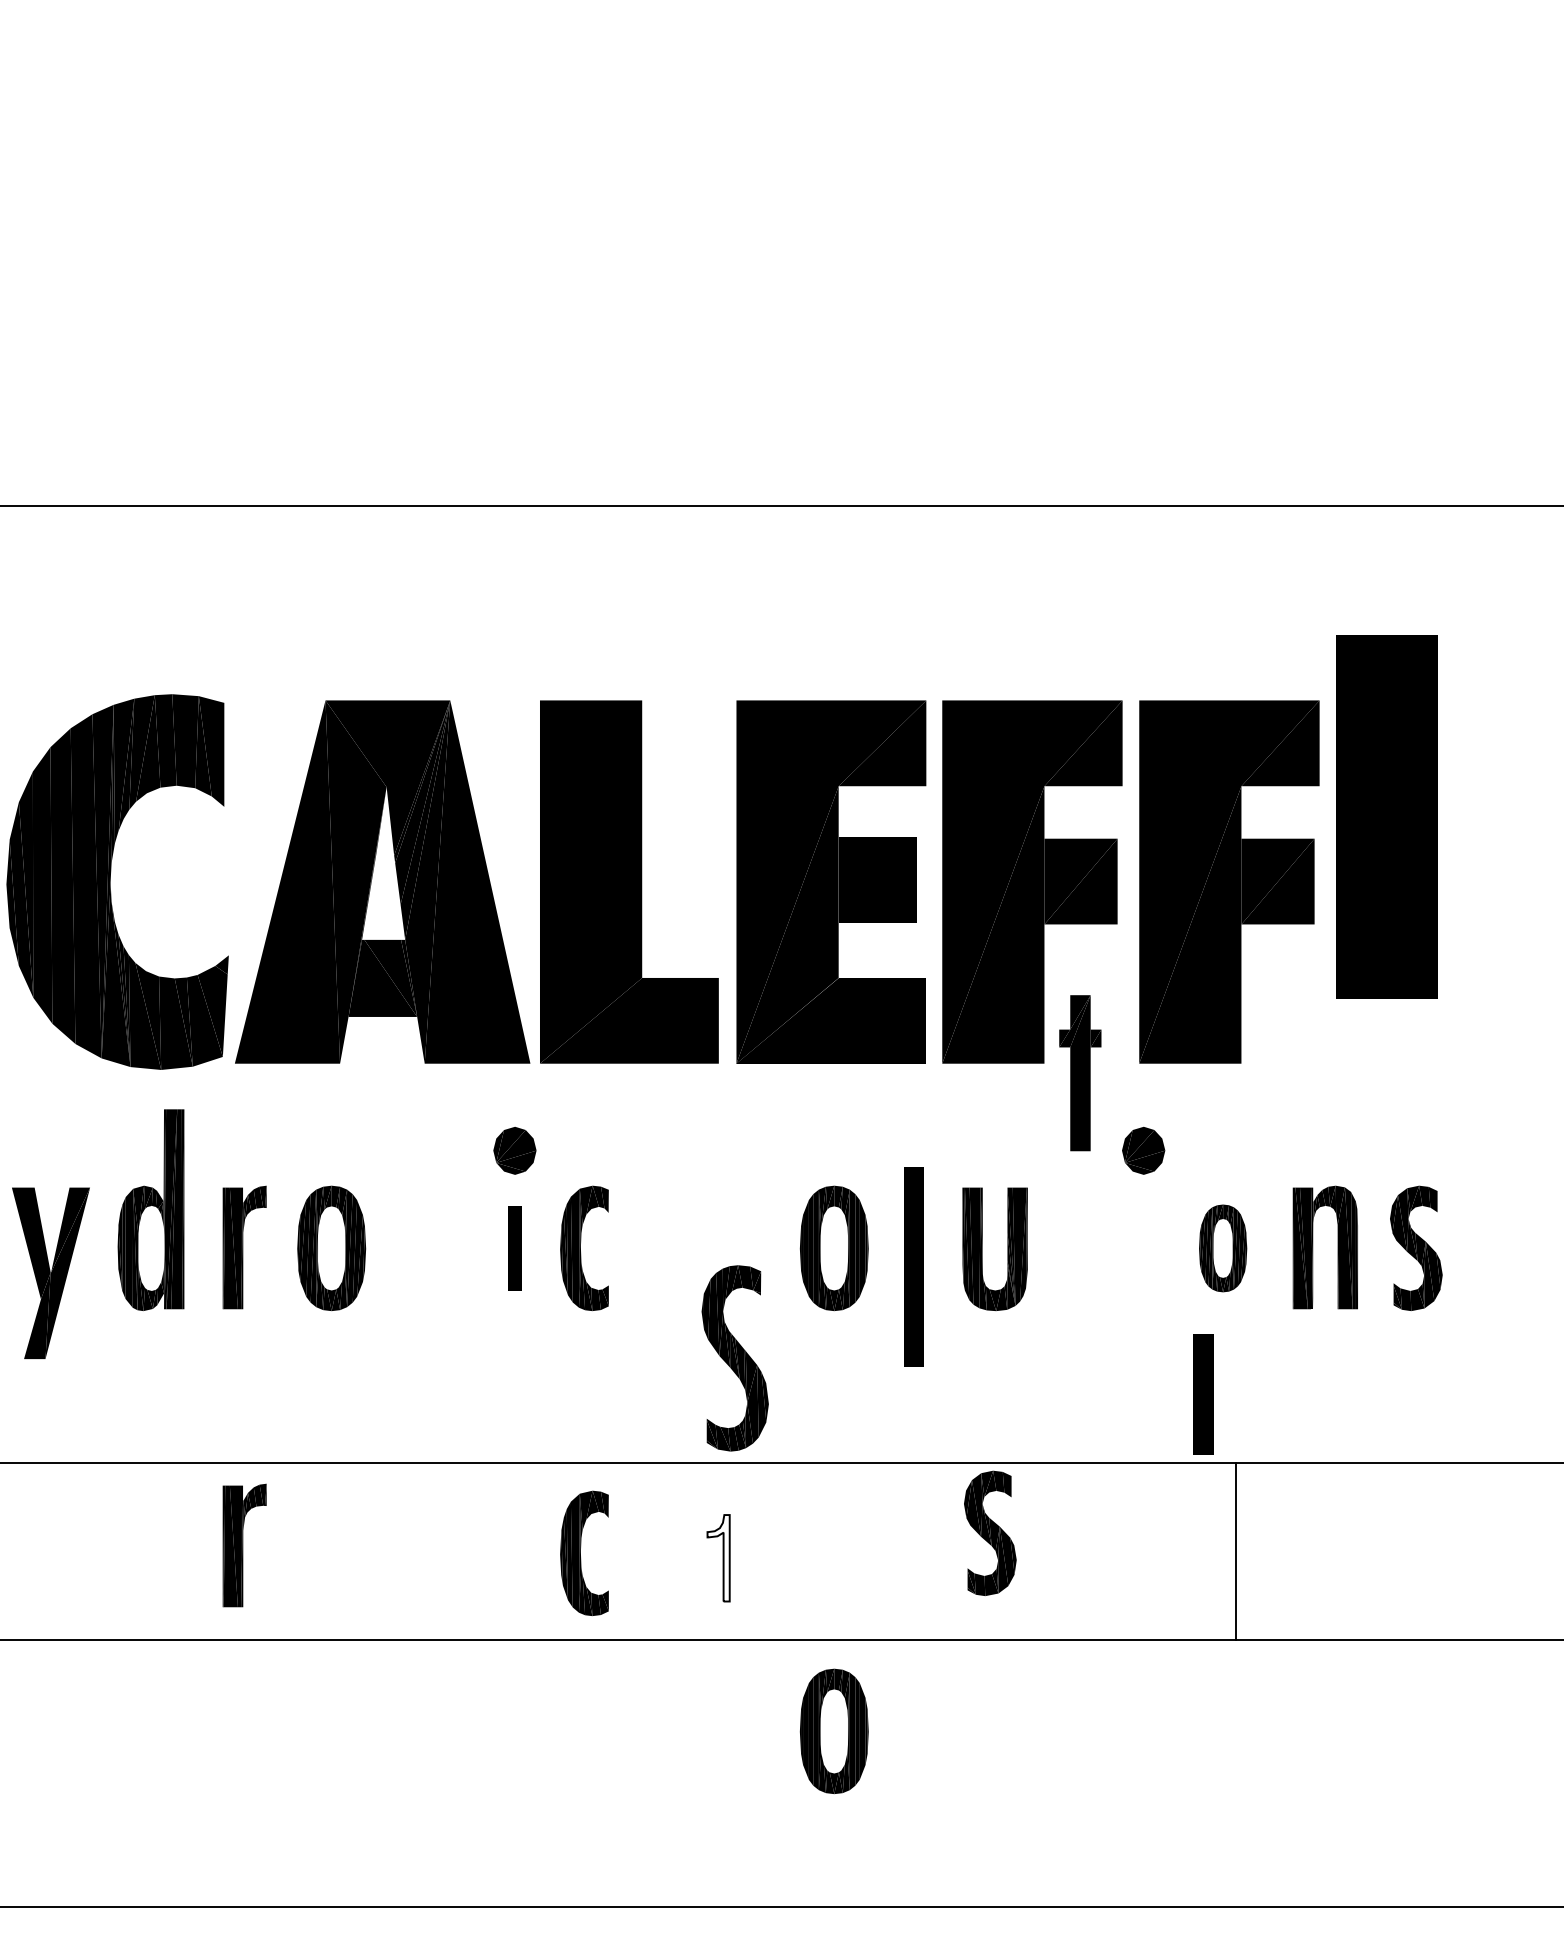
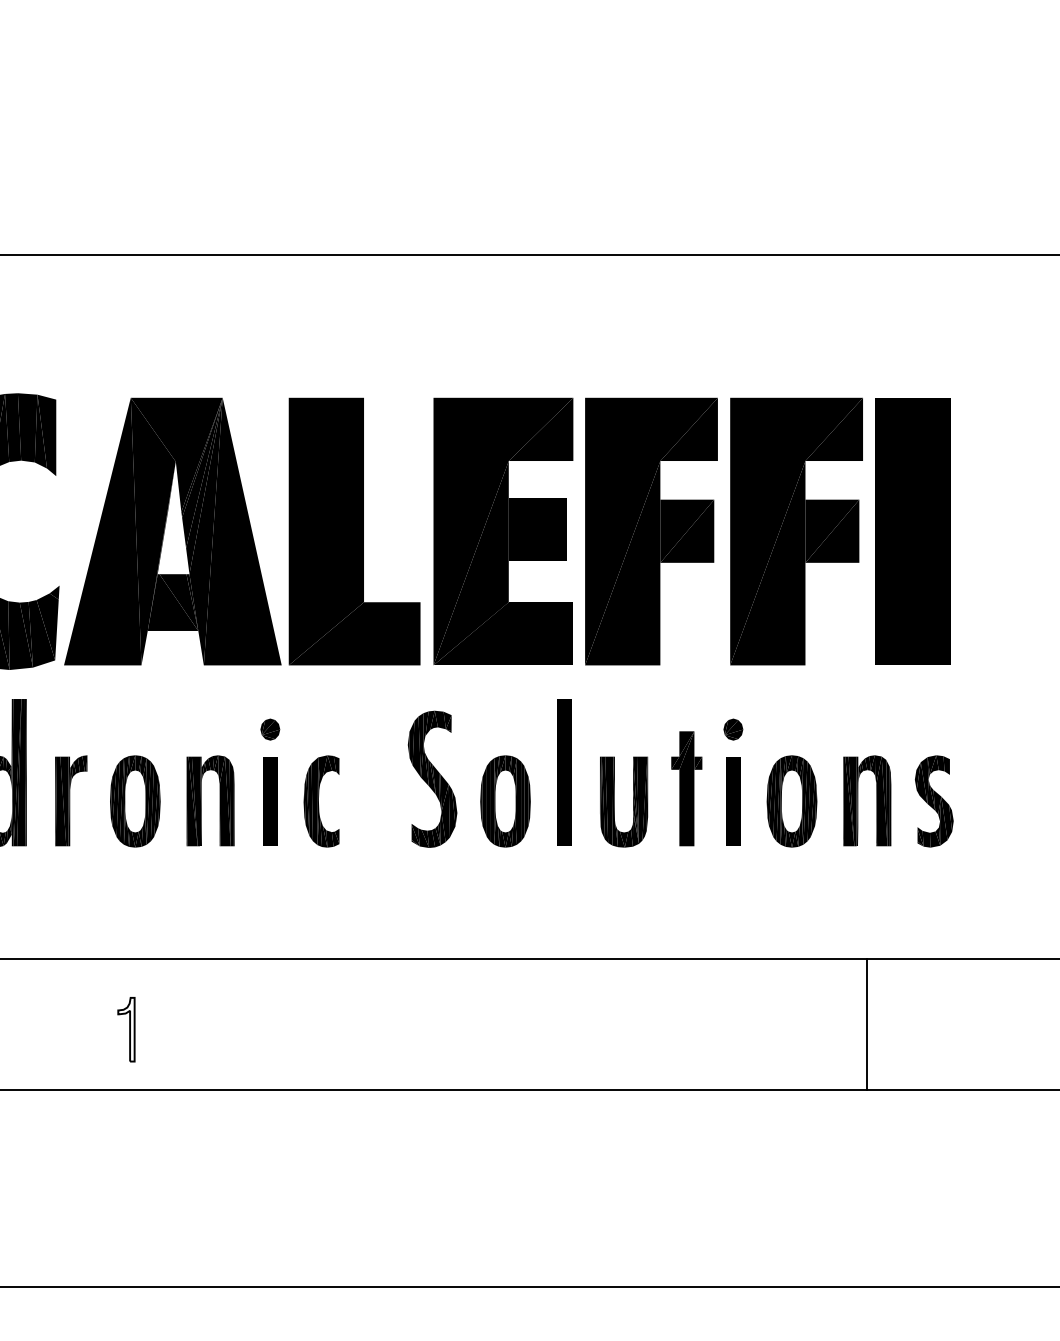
part: (1386, 816) -> (912, 531), moved
part: (1080, 1073) -> (686, 789), moved
part: (514, 1150) -> (270, 729), size x0.62
part: (1143, 1150) -> (733, 729), size x0.62
part: (421, 1247) -> (201, 800), added
part: (514, 1248) -> (270, 801), size x1.43
part: (1222, 1248) -> (791, 801), size x1.43
part: (913, 1266) -> (563, 772), moved
part: (734, 1358) -> (432, 779), moved
part: (1203, 1394) -> (733, 801), moved
part: (990, 1532) -> (620, 1010), removed
part: (244, 1545) -> (71, 1020), removed
line: (1236, 1551) -> (867, 1024), moved
part: (584, 1553) -> (321, 1026), removed
part: (718, 1558) -> (126, 1029), moved
part: (833, 1731) -> (504, 1157), removed

